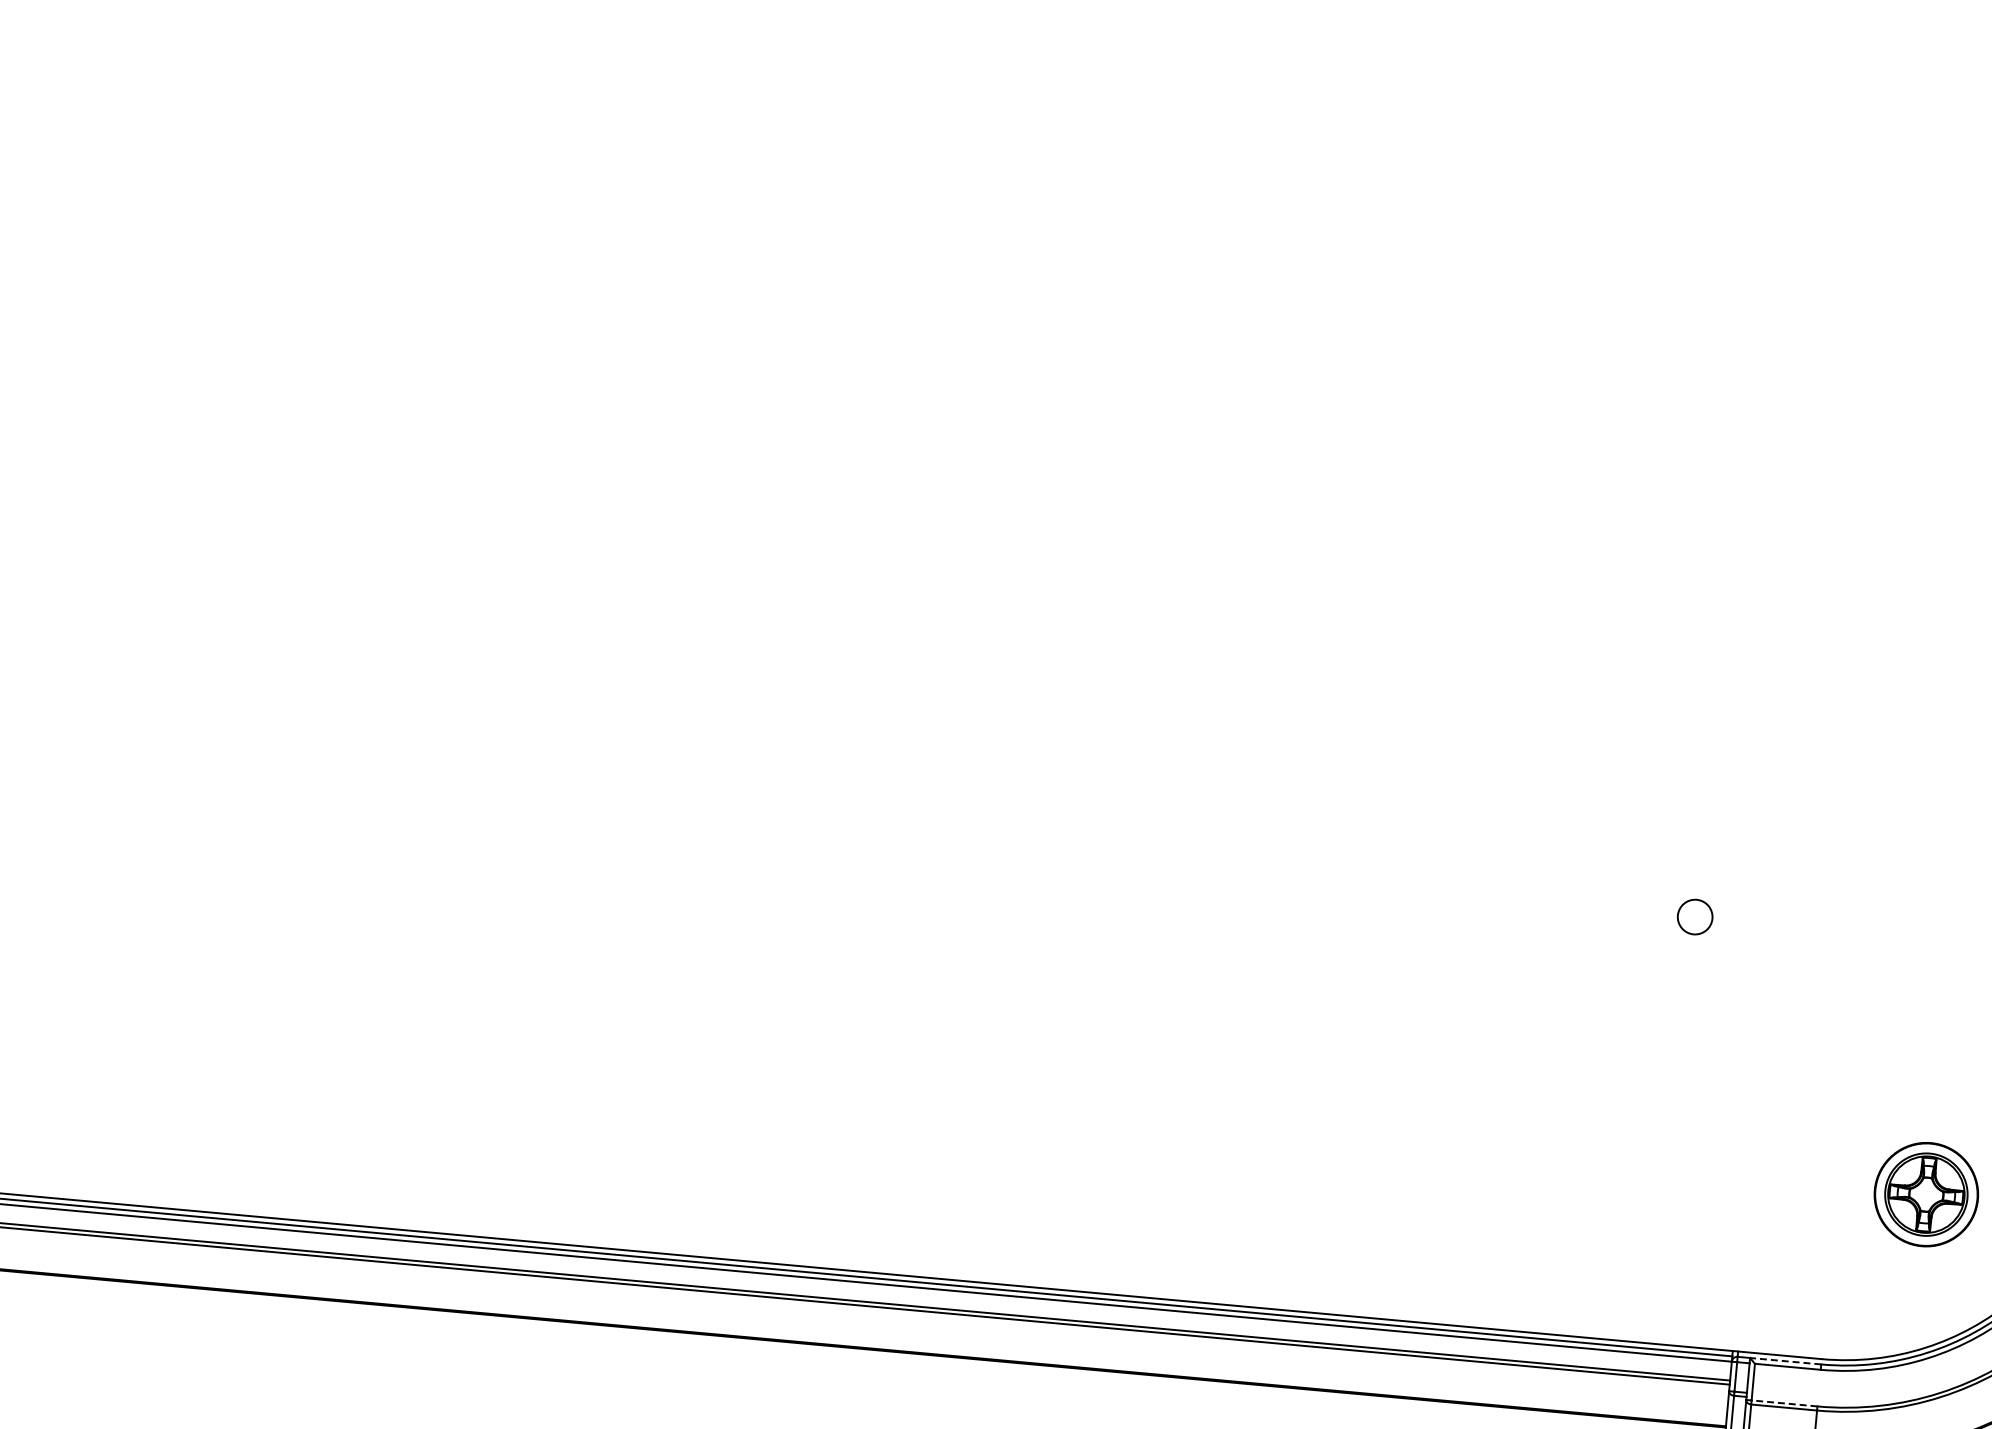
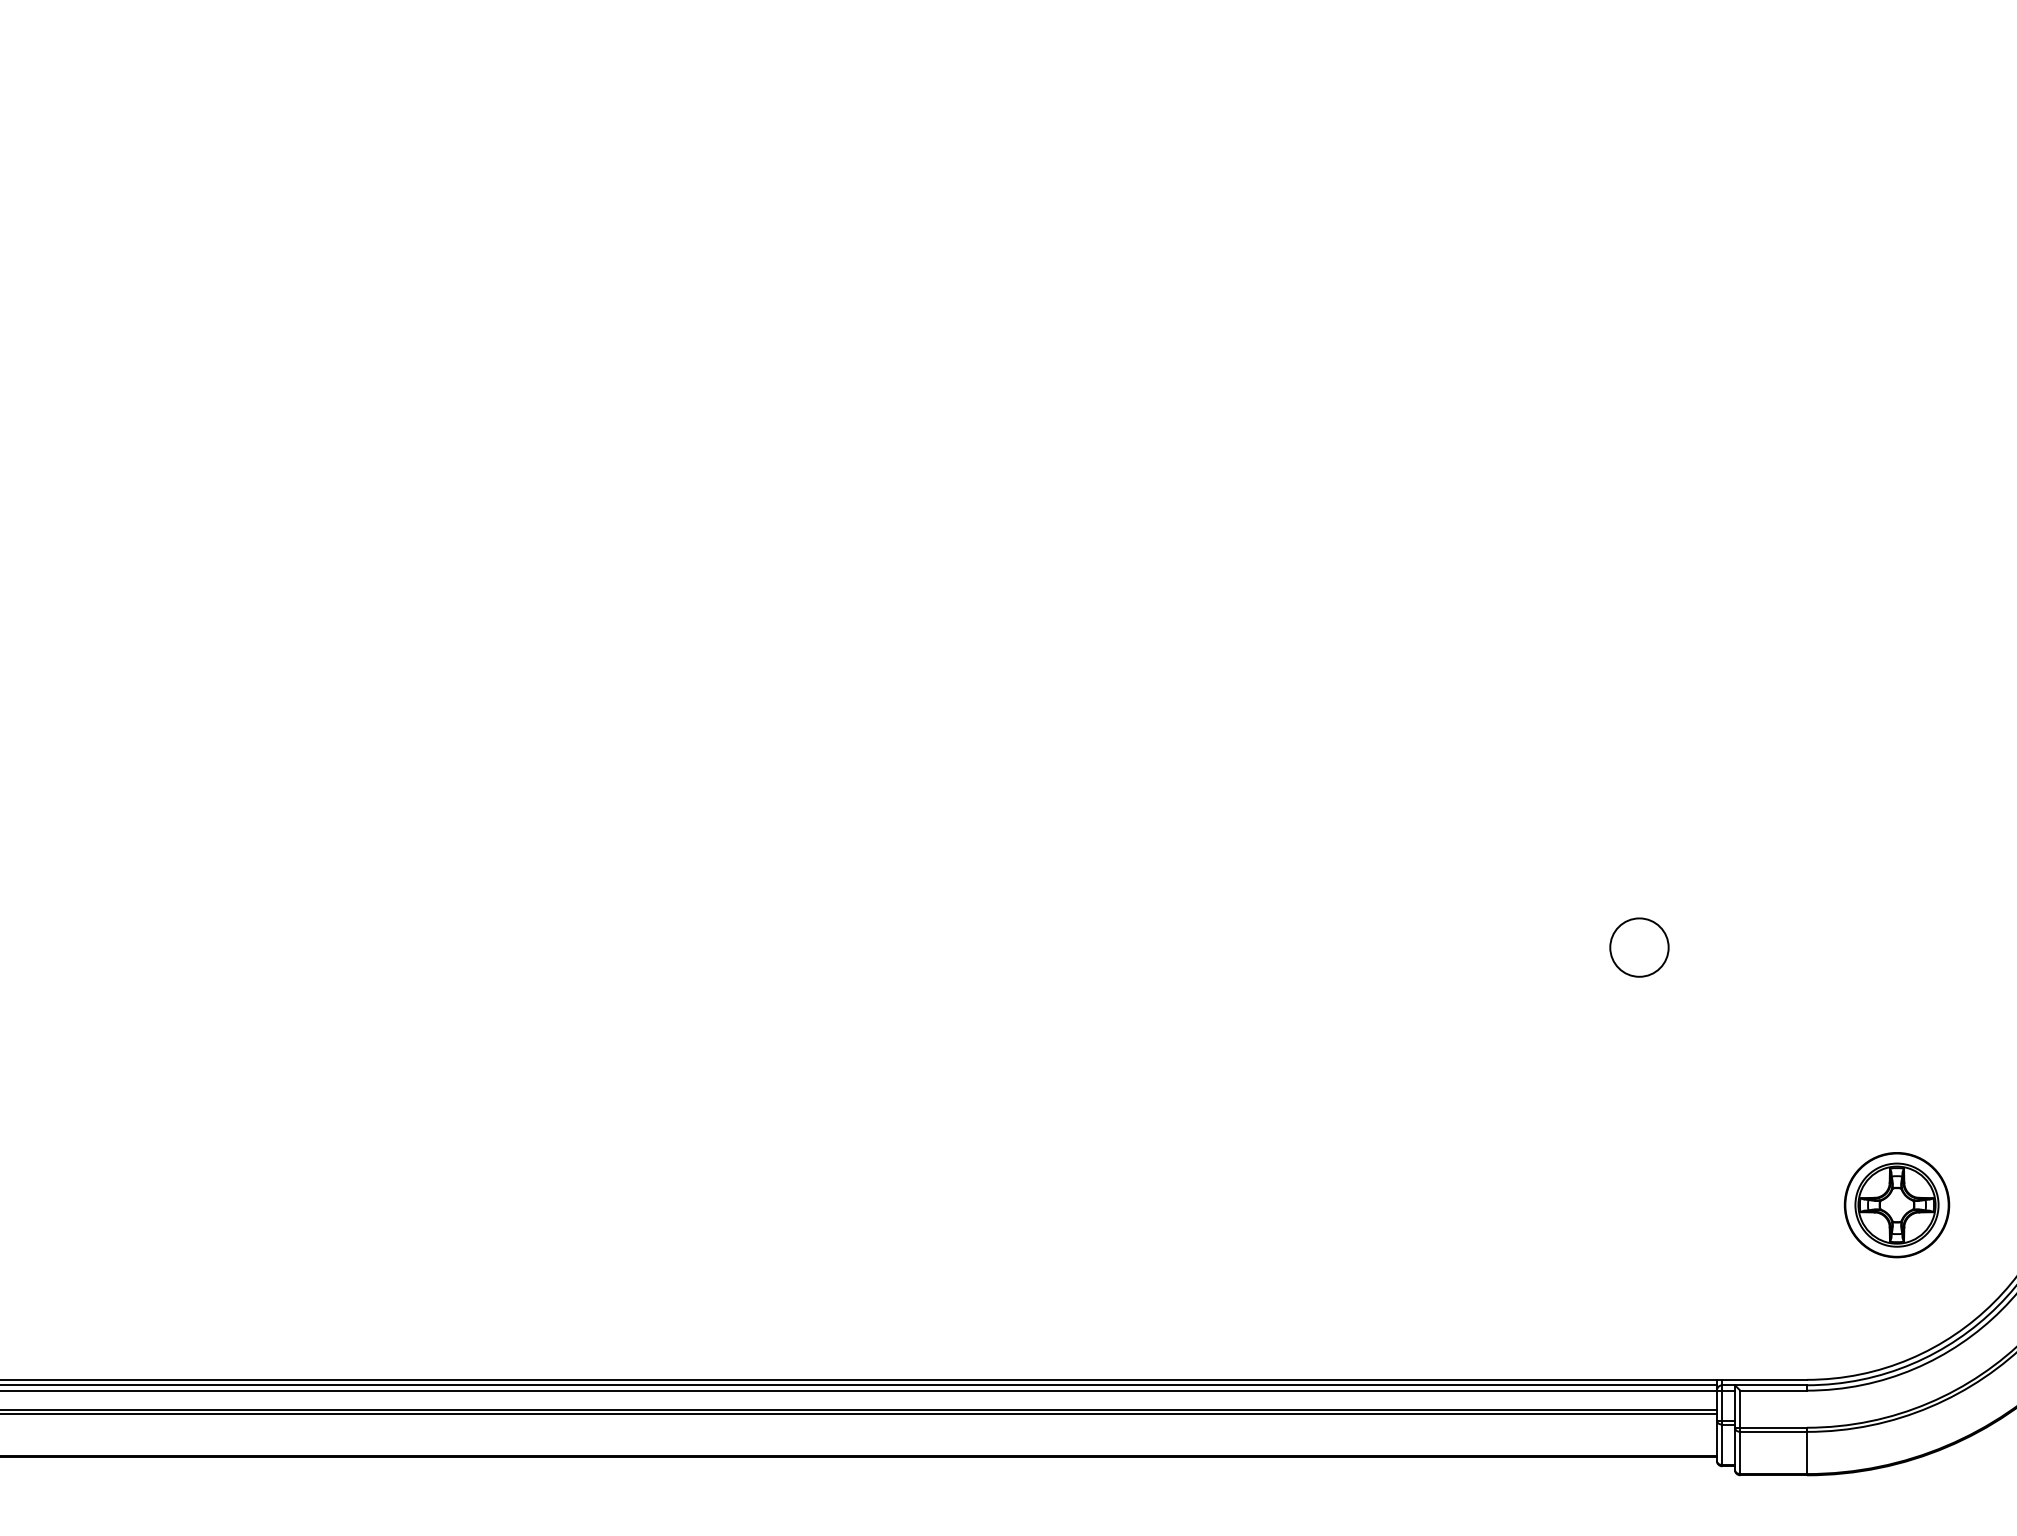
circle: (1695, 917) -> (1639, 947), size x1.67
line: (1785, 1361) -> (1770, 1385), dashed -> solid
line: (1784, 1403) -> (1773, 1427), dashed -> solid

